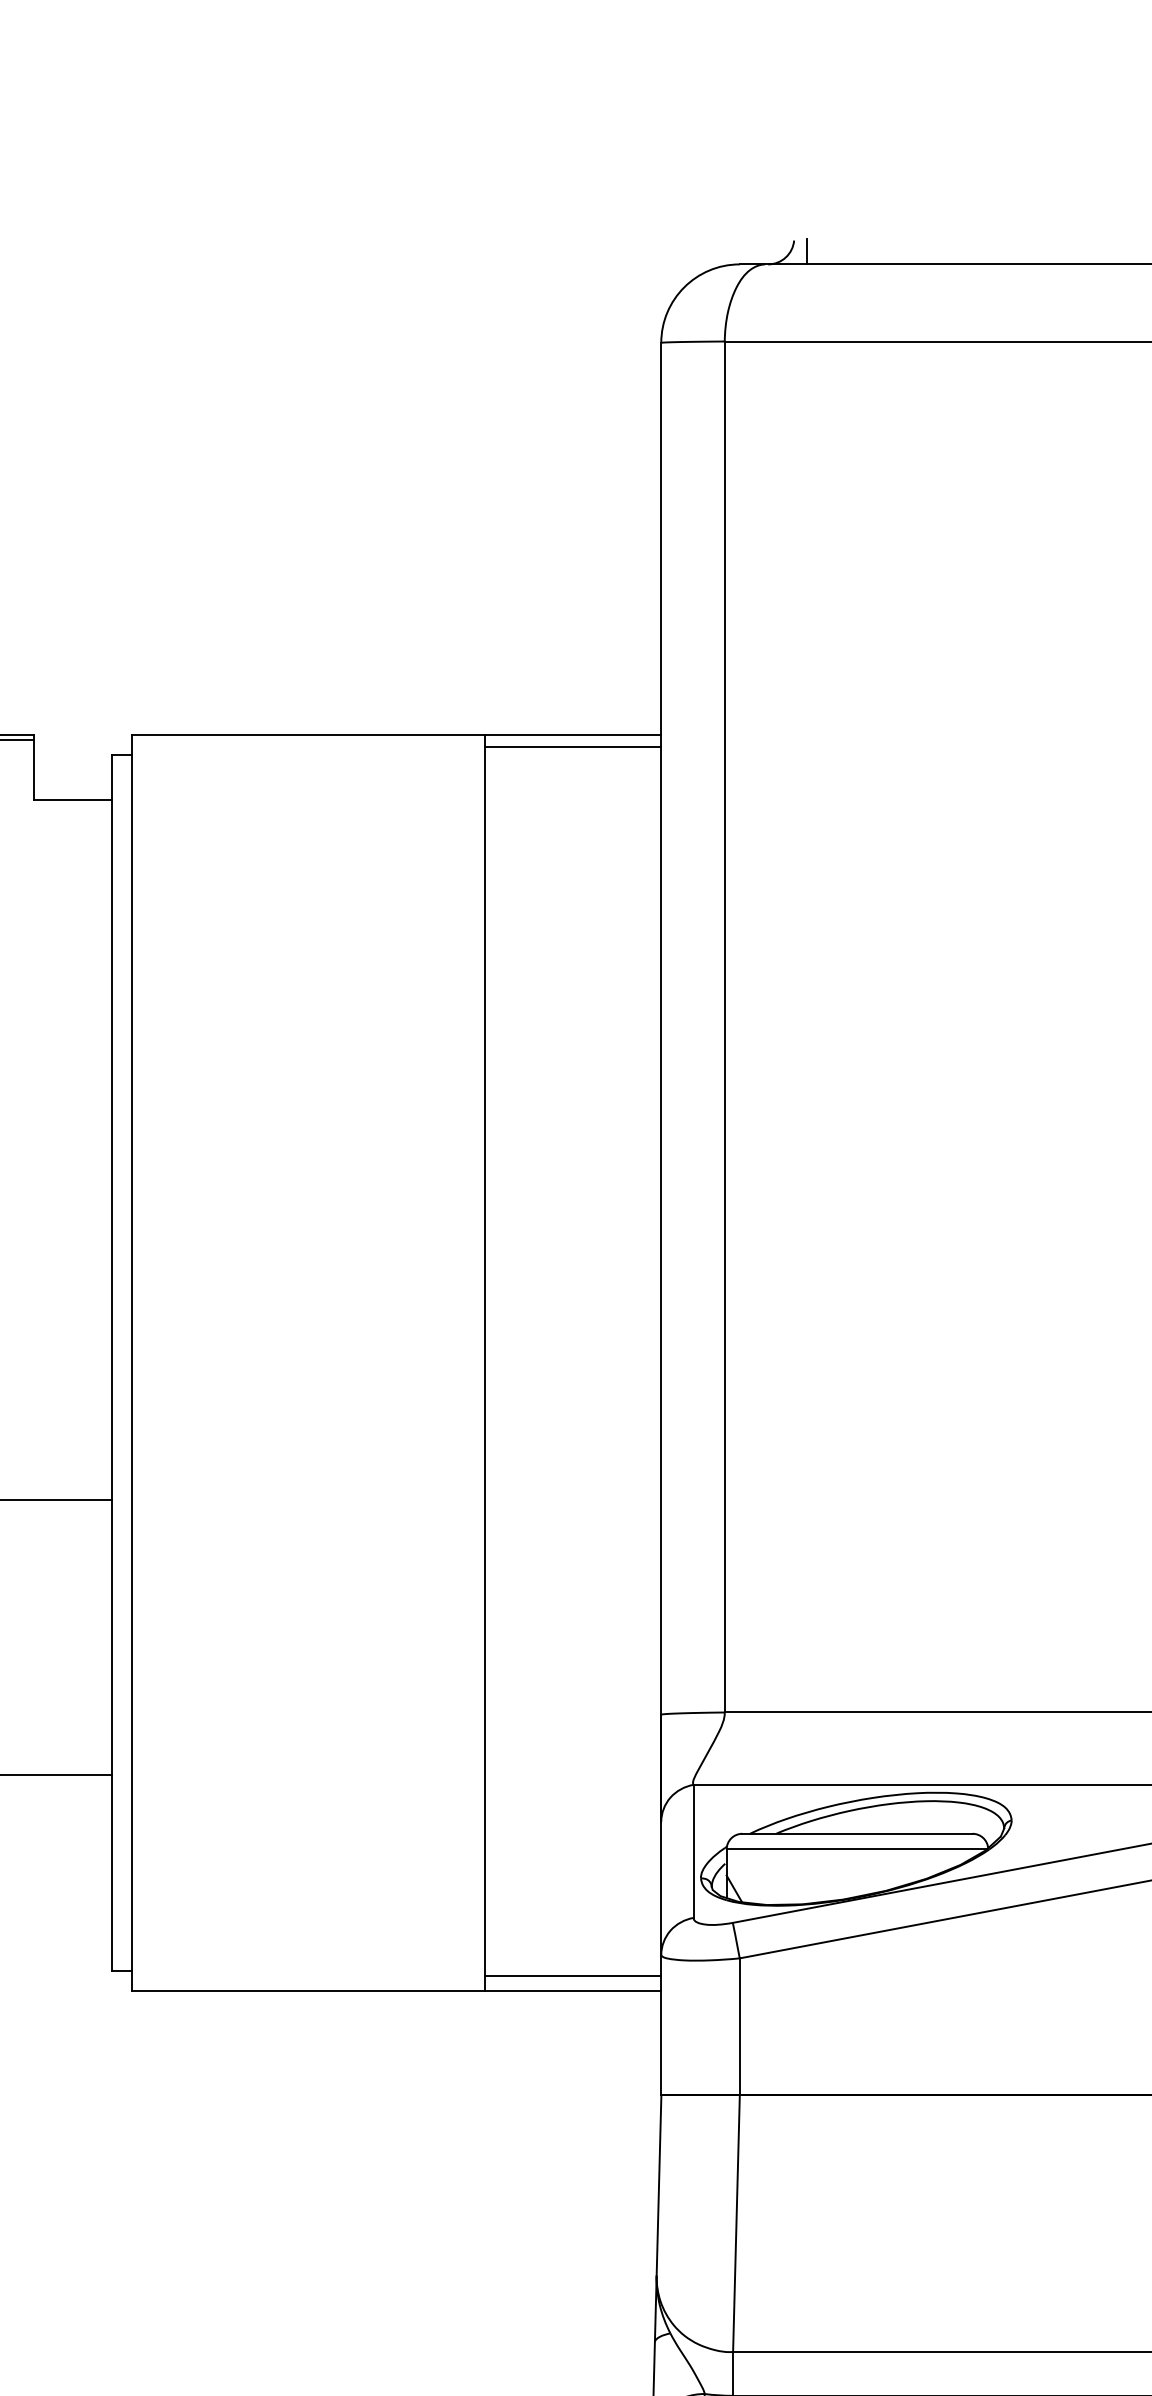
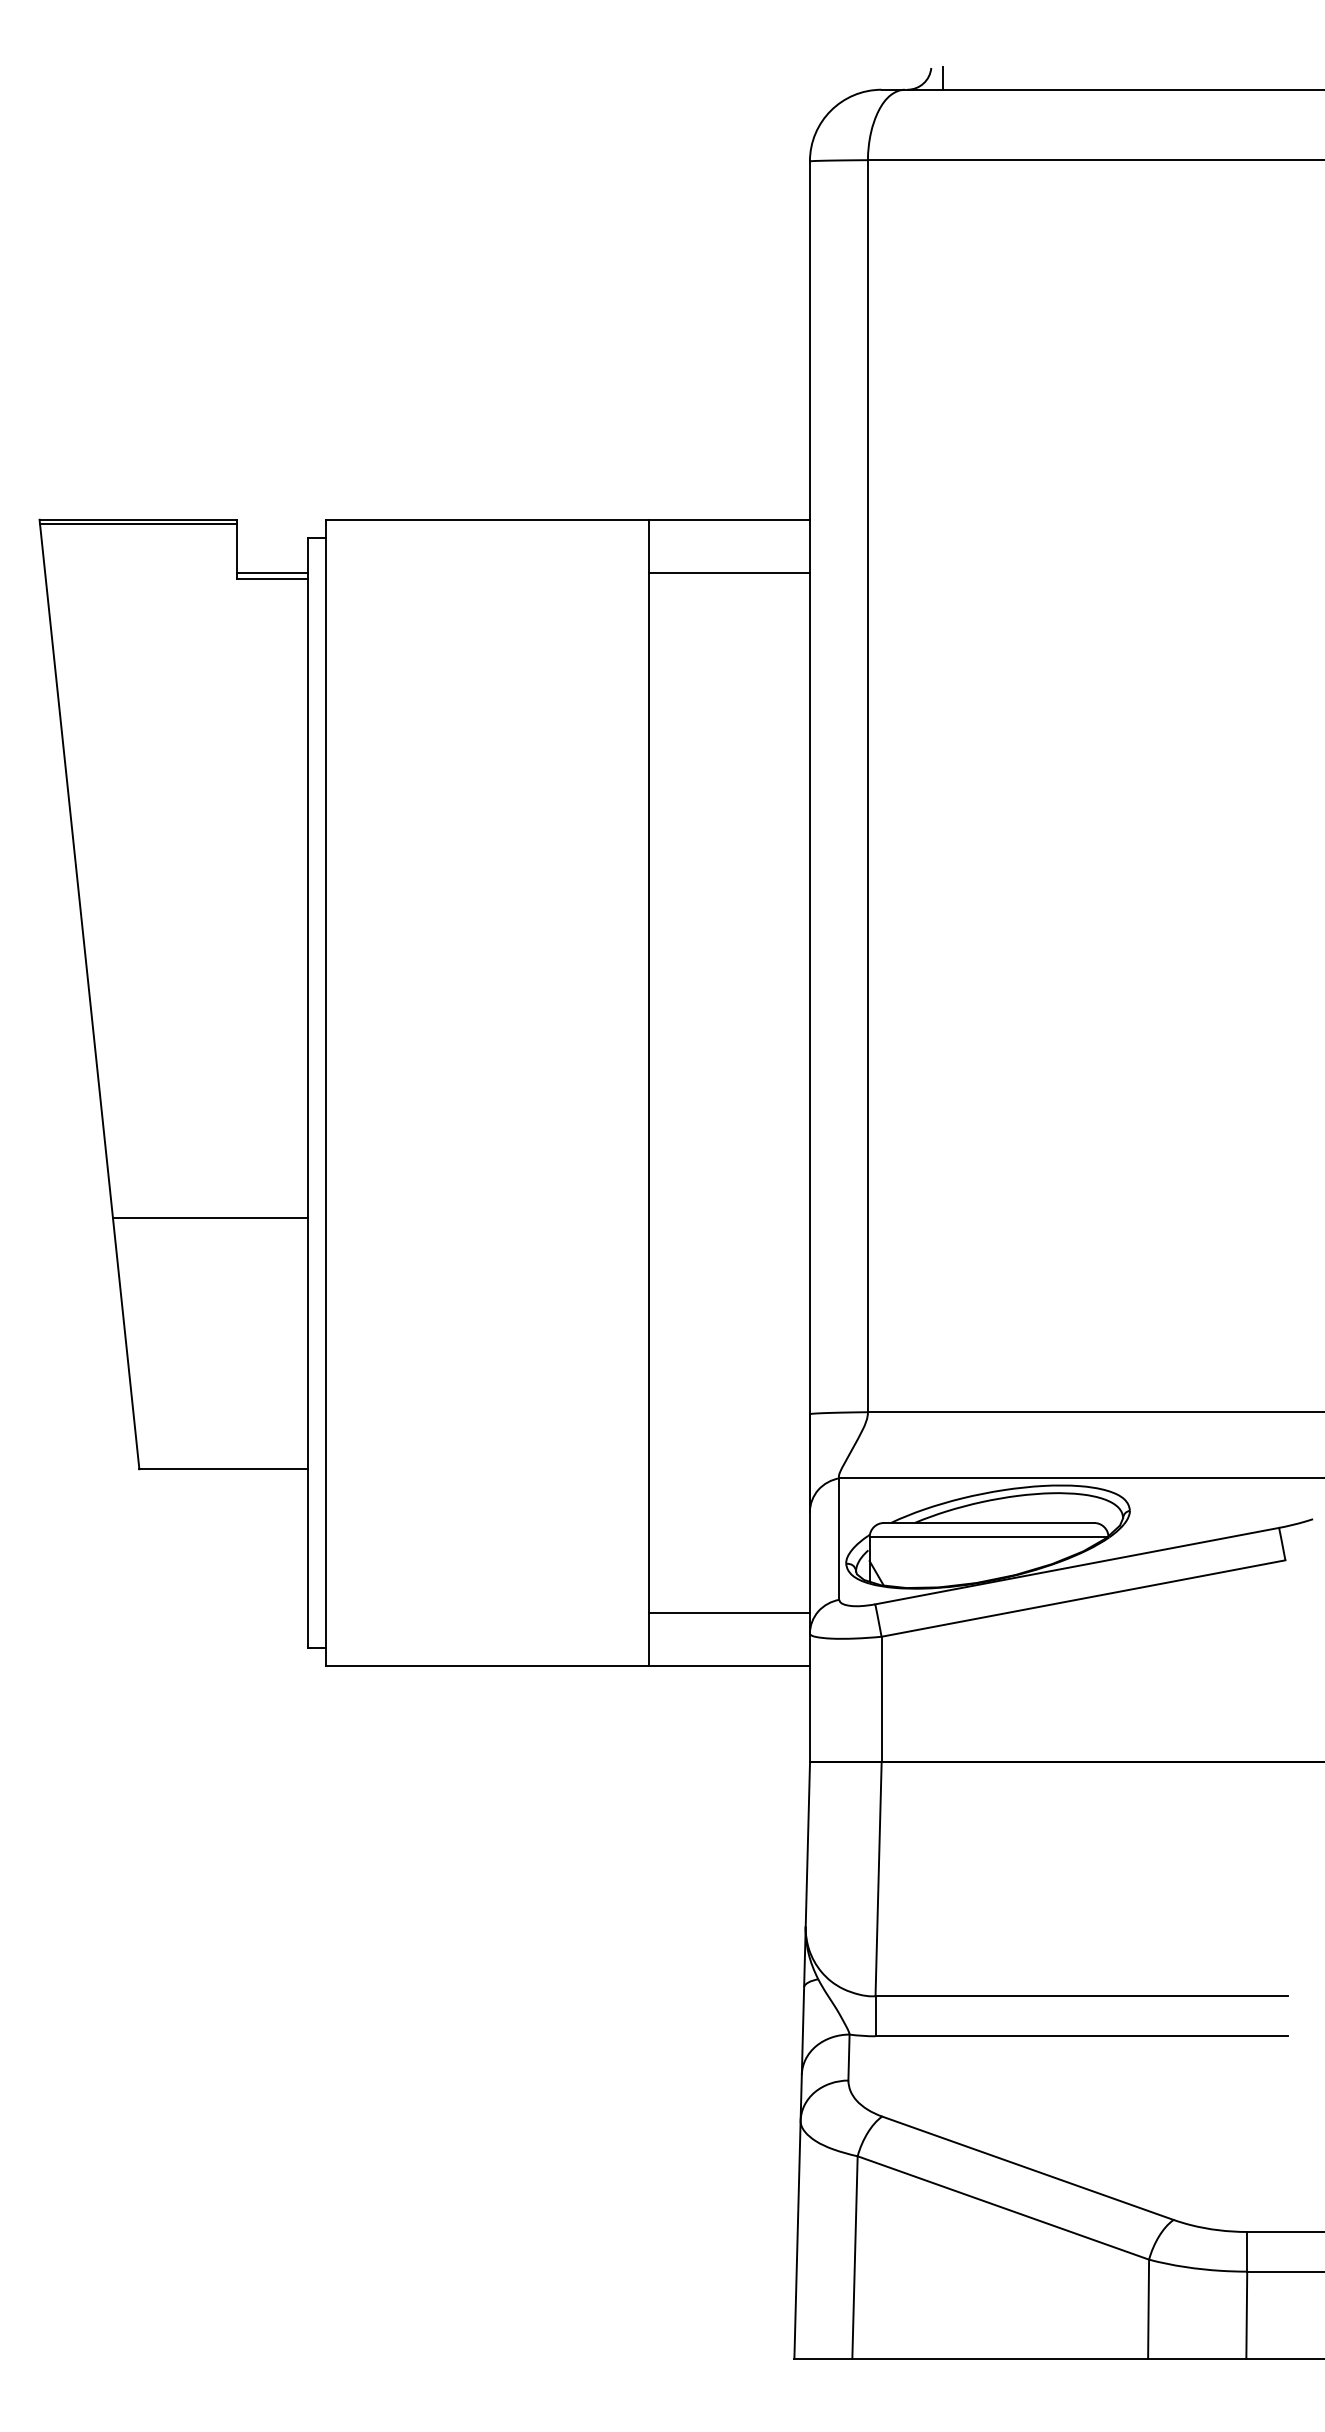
line: (572, 747) -> (728, 573), moved
line: (72, 794) -> (272, 573), added
line: (572, 1975) -> (728, 1612), moved

